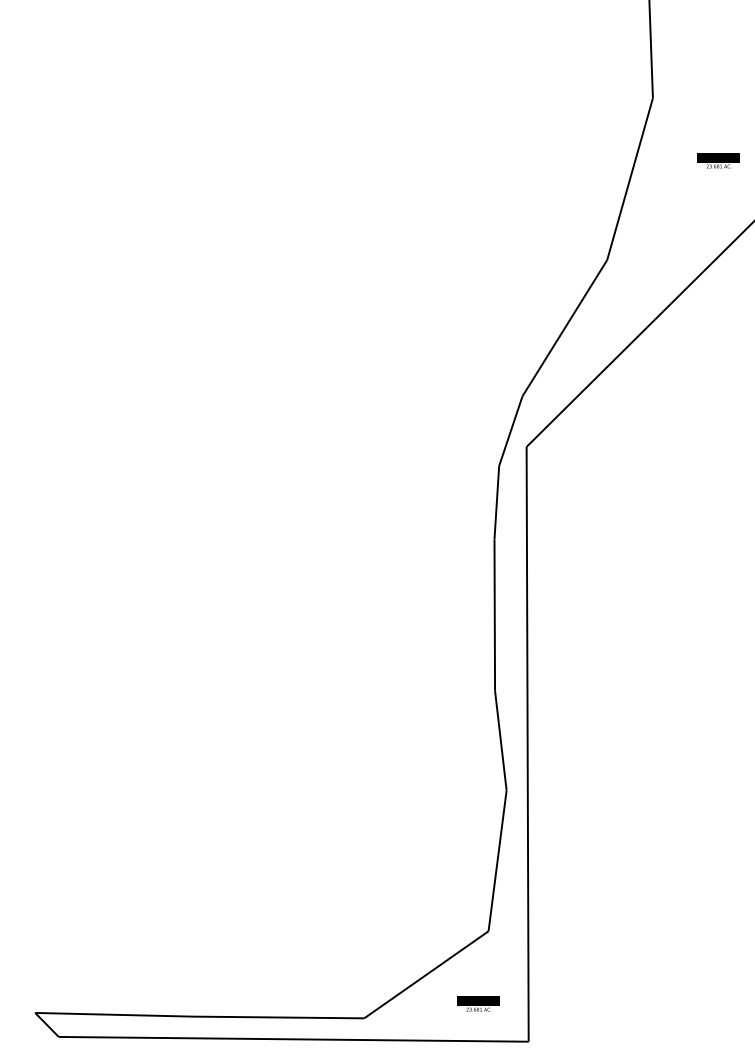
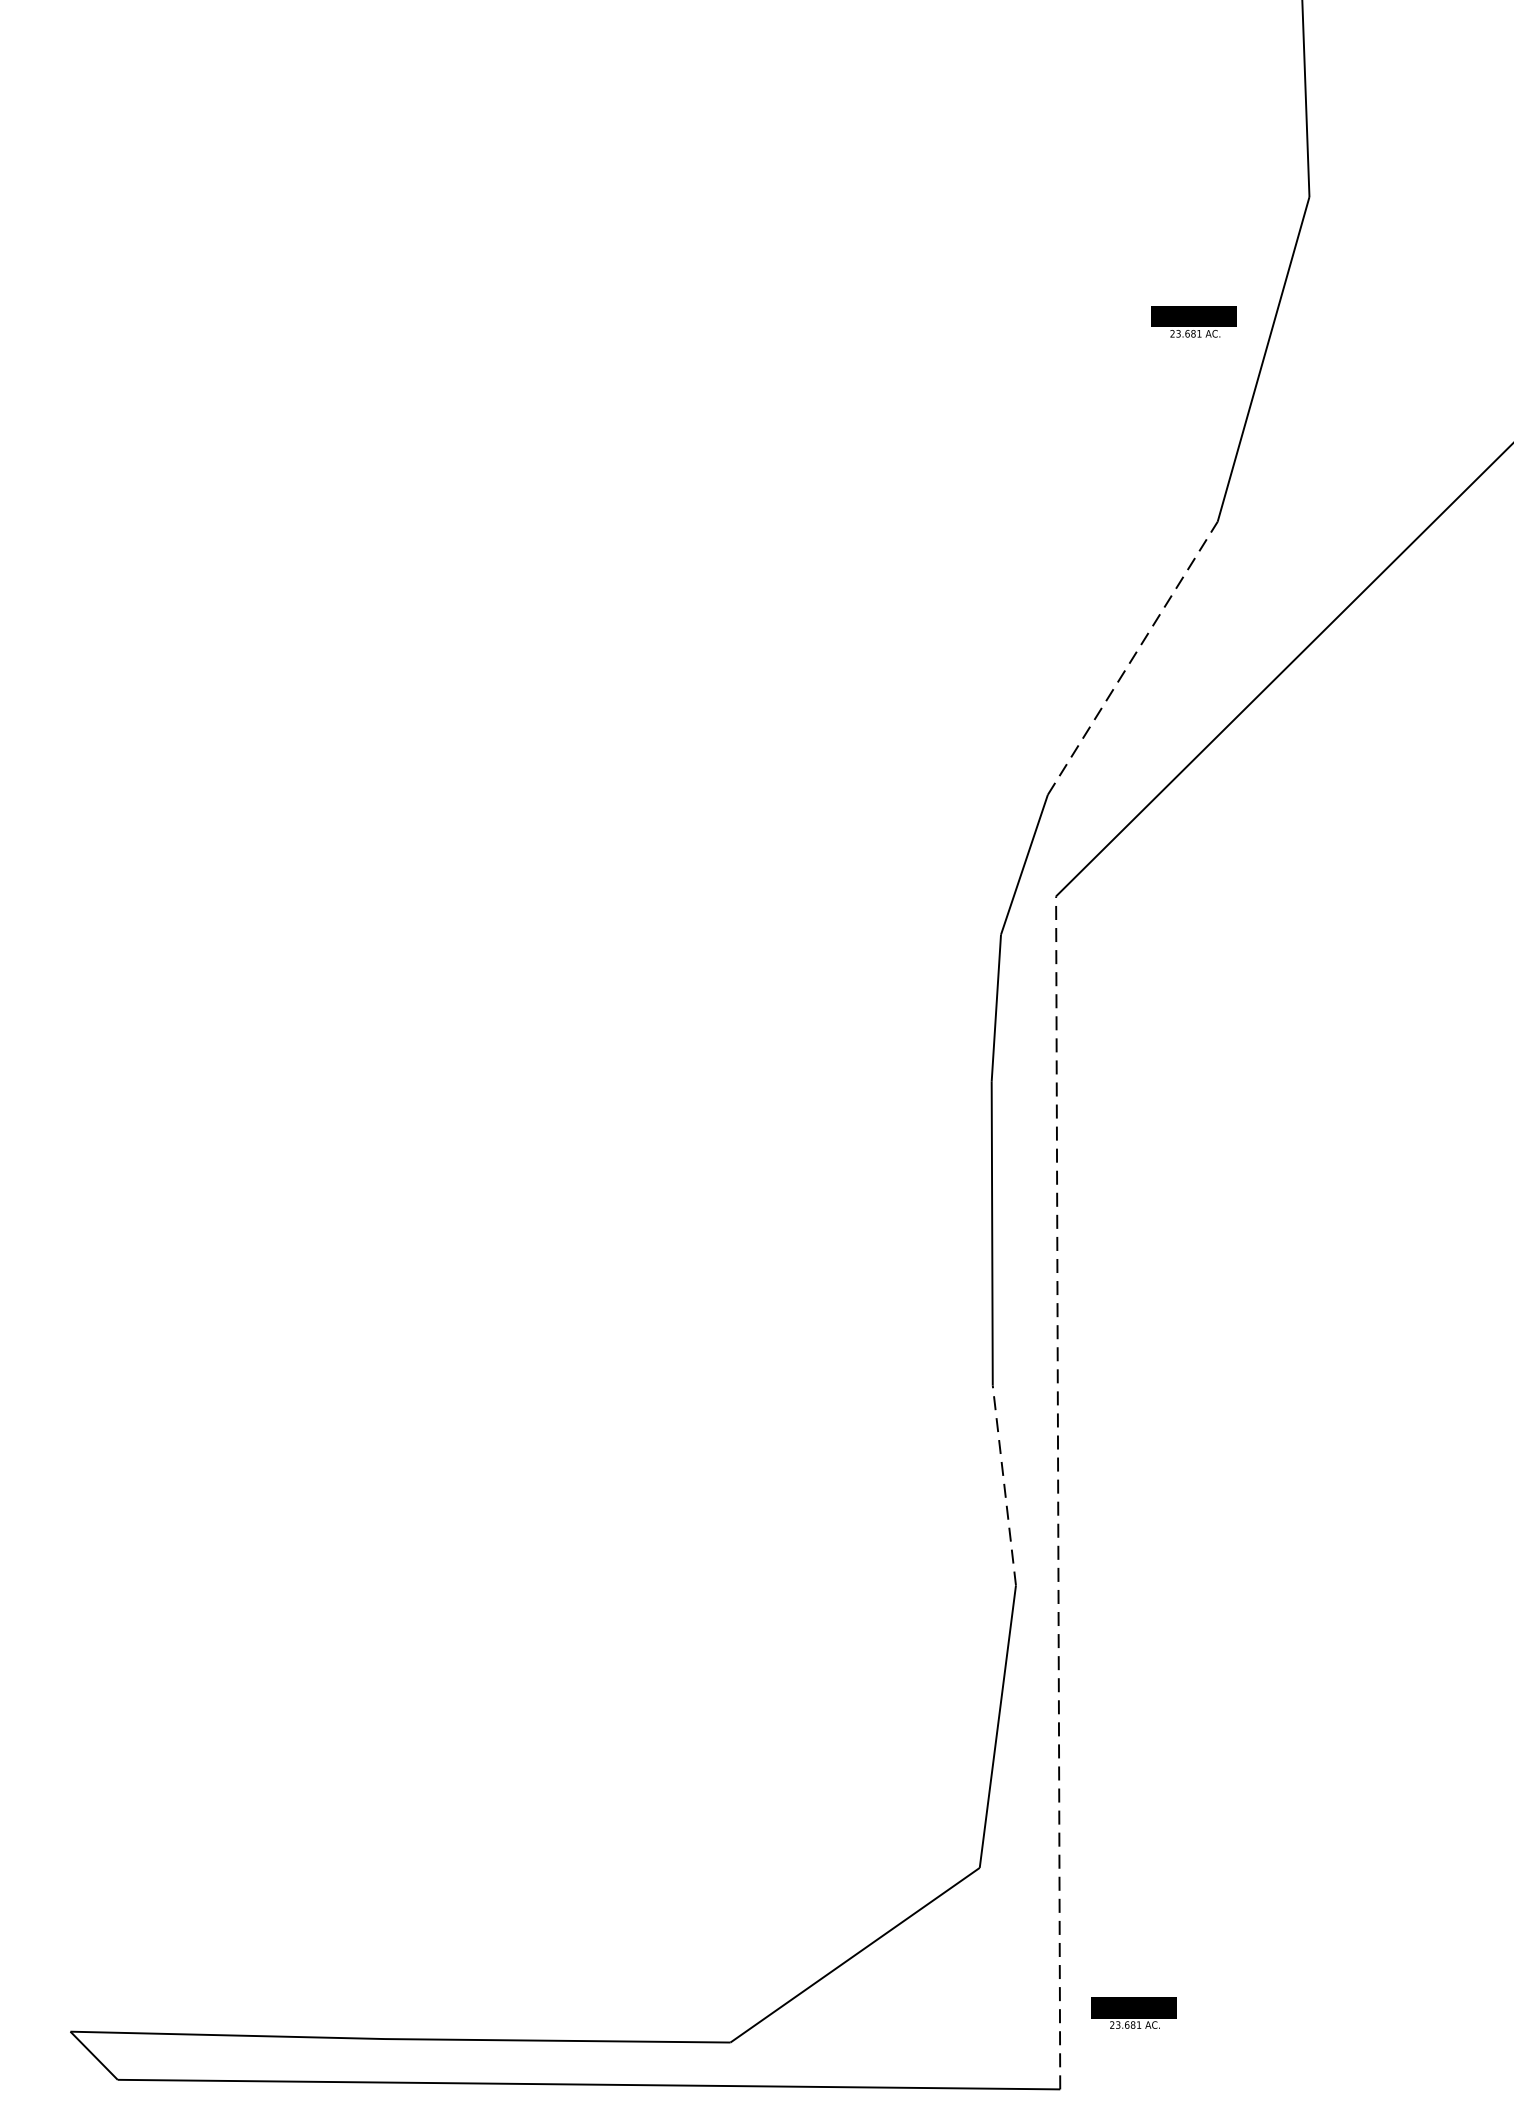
text: (718, 160) -> (1194, 321), moved
line: (565, 327) -> (1134, 656), solid -> dashed
line: (500, 740) -> (1003, 1485), solid -> dashed
line: (527, 743) -> (1057, 1491), solid -> dashed
text: (478, 1003) -> (1134, 2012), moved

